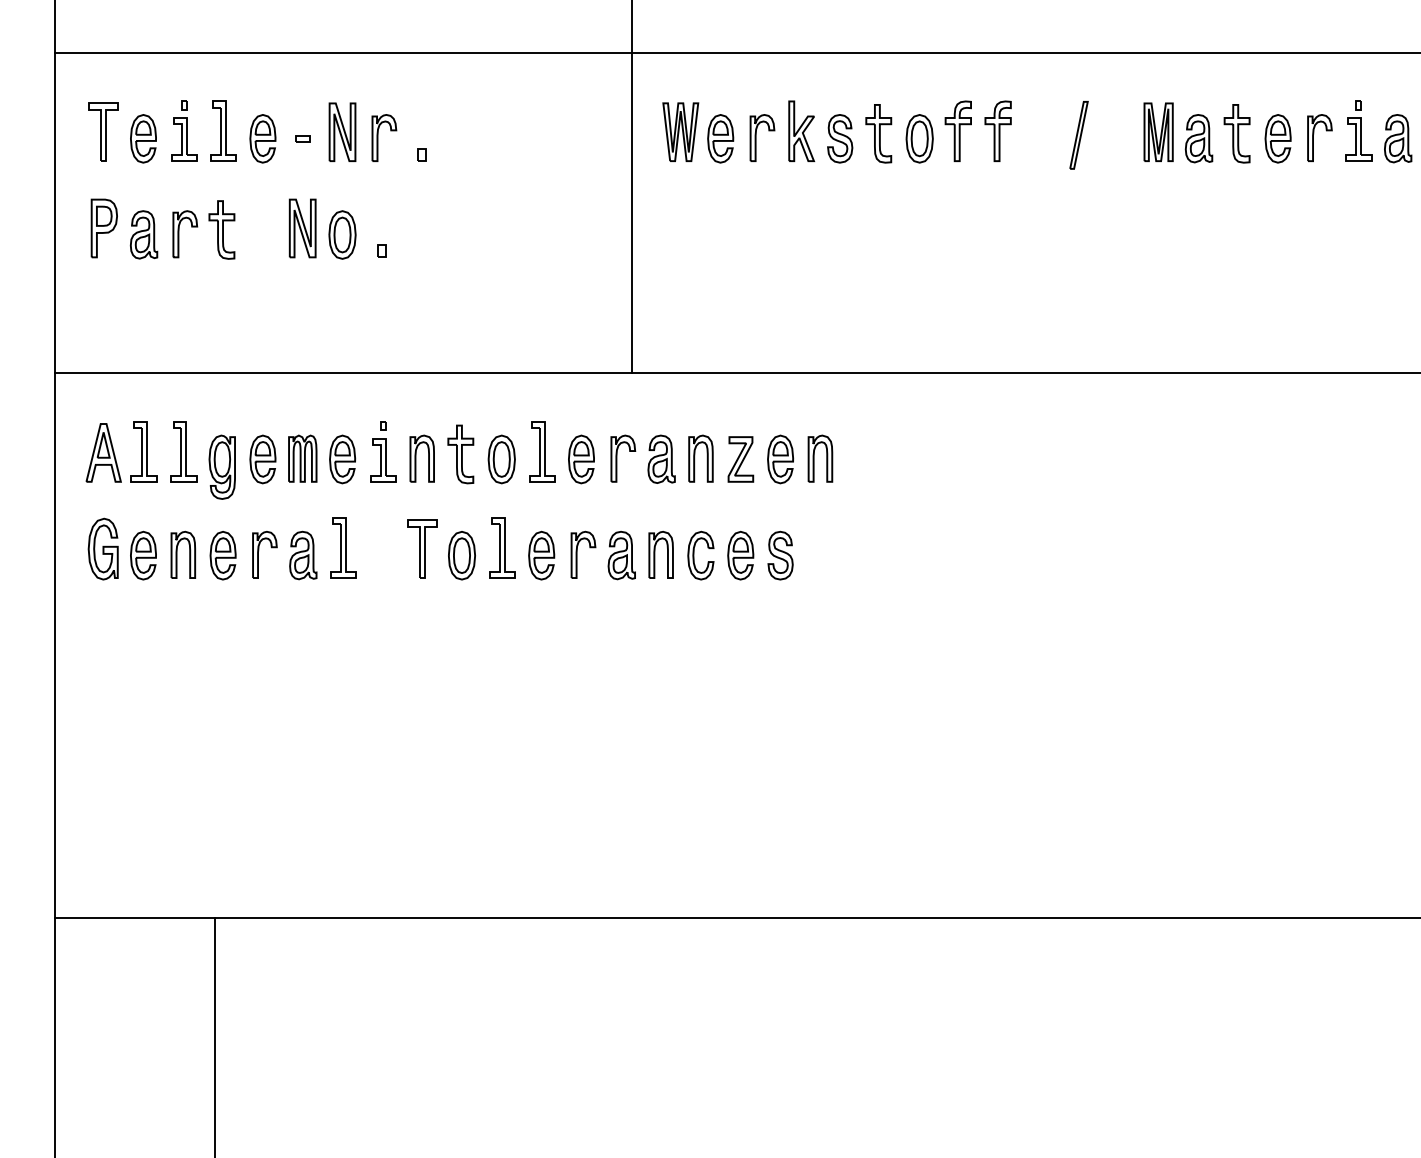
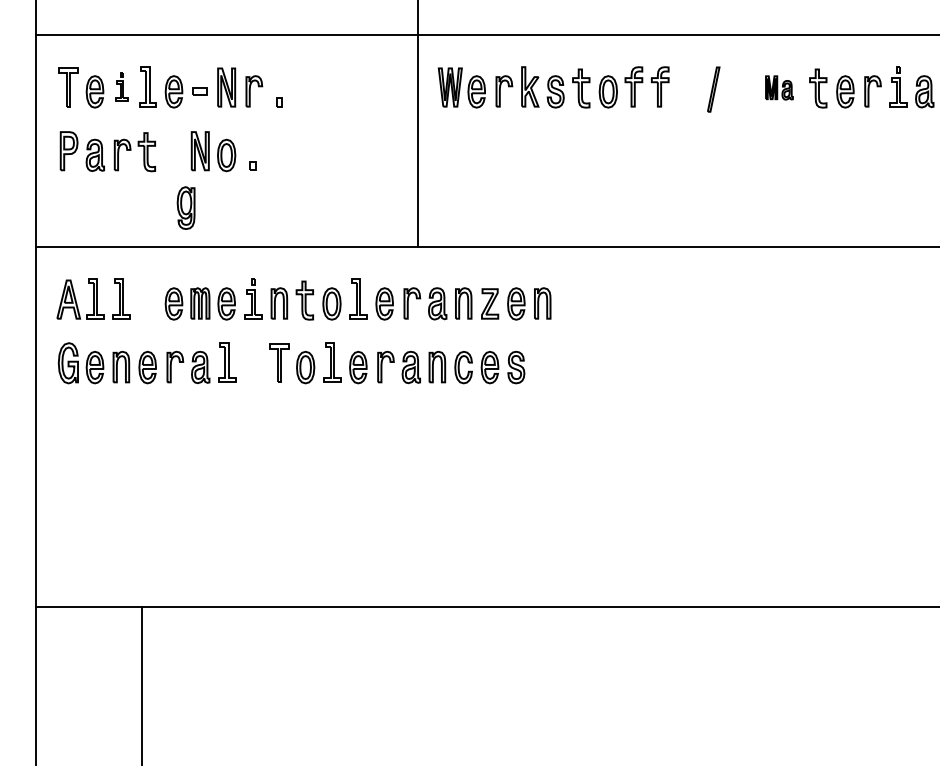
part: (183, 130) -> (121, 86), size x0.7
part: (1178, 132) -> (779, 87), size x0.6
part: (302, 138) -> (200, 91), size x1.6
part: (221, 466) -> (185, 207), moved

